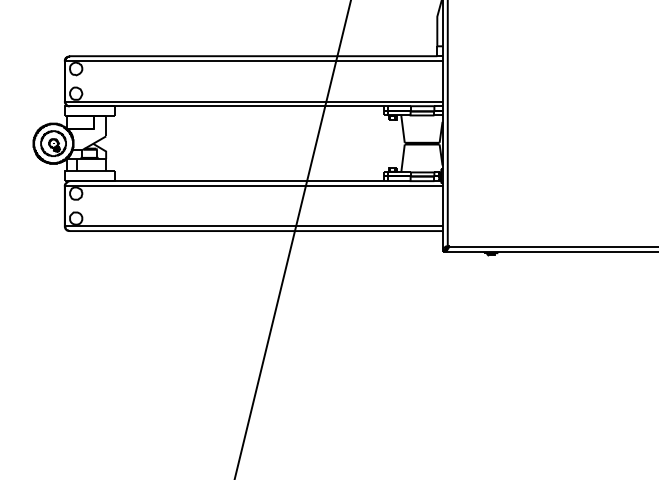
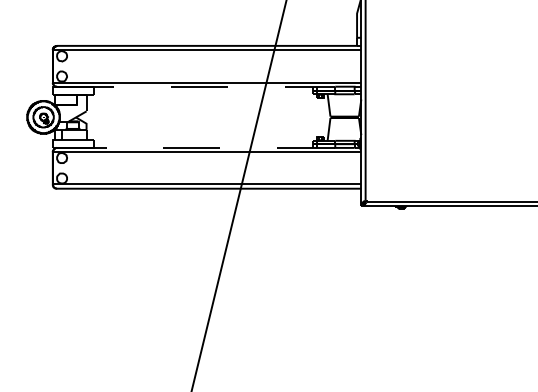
line: (239, 106) -> (195, 86), solid -> dashed
line: (239, 181) -> (195, 148), solid -> dashed

